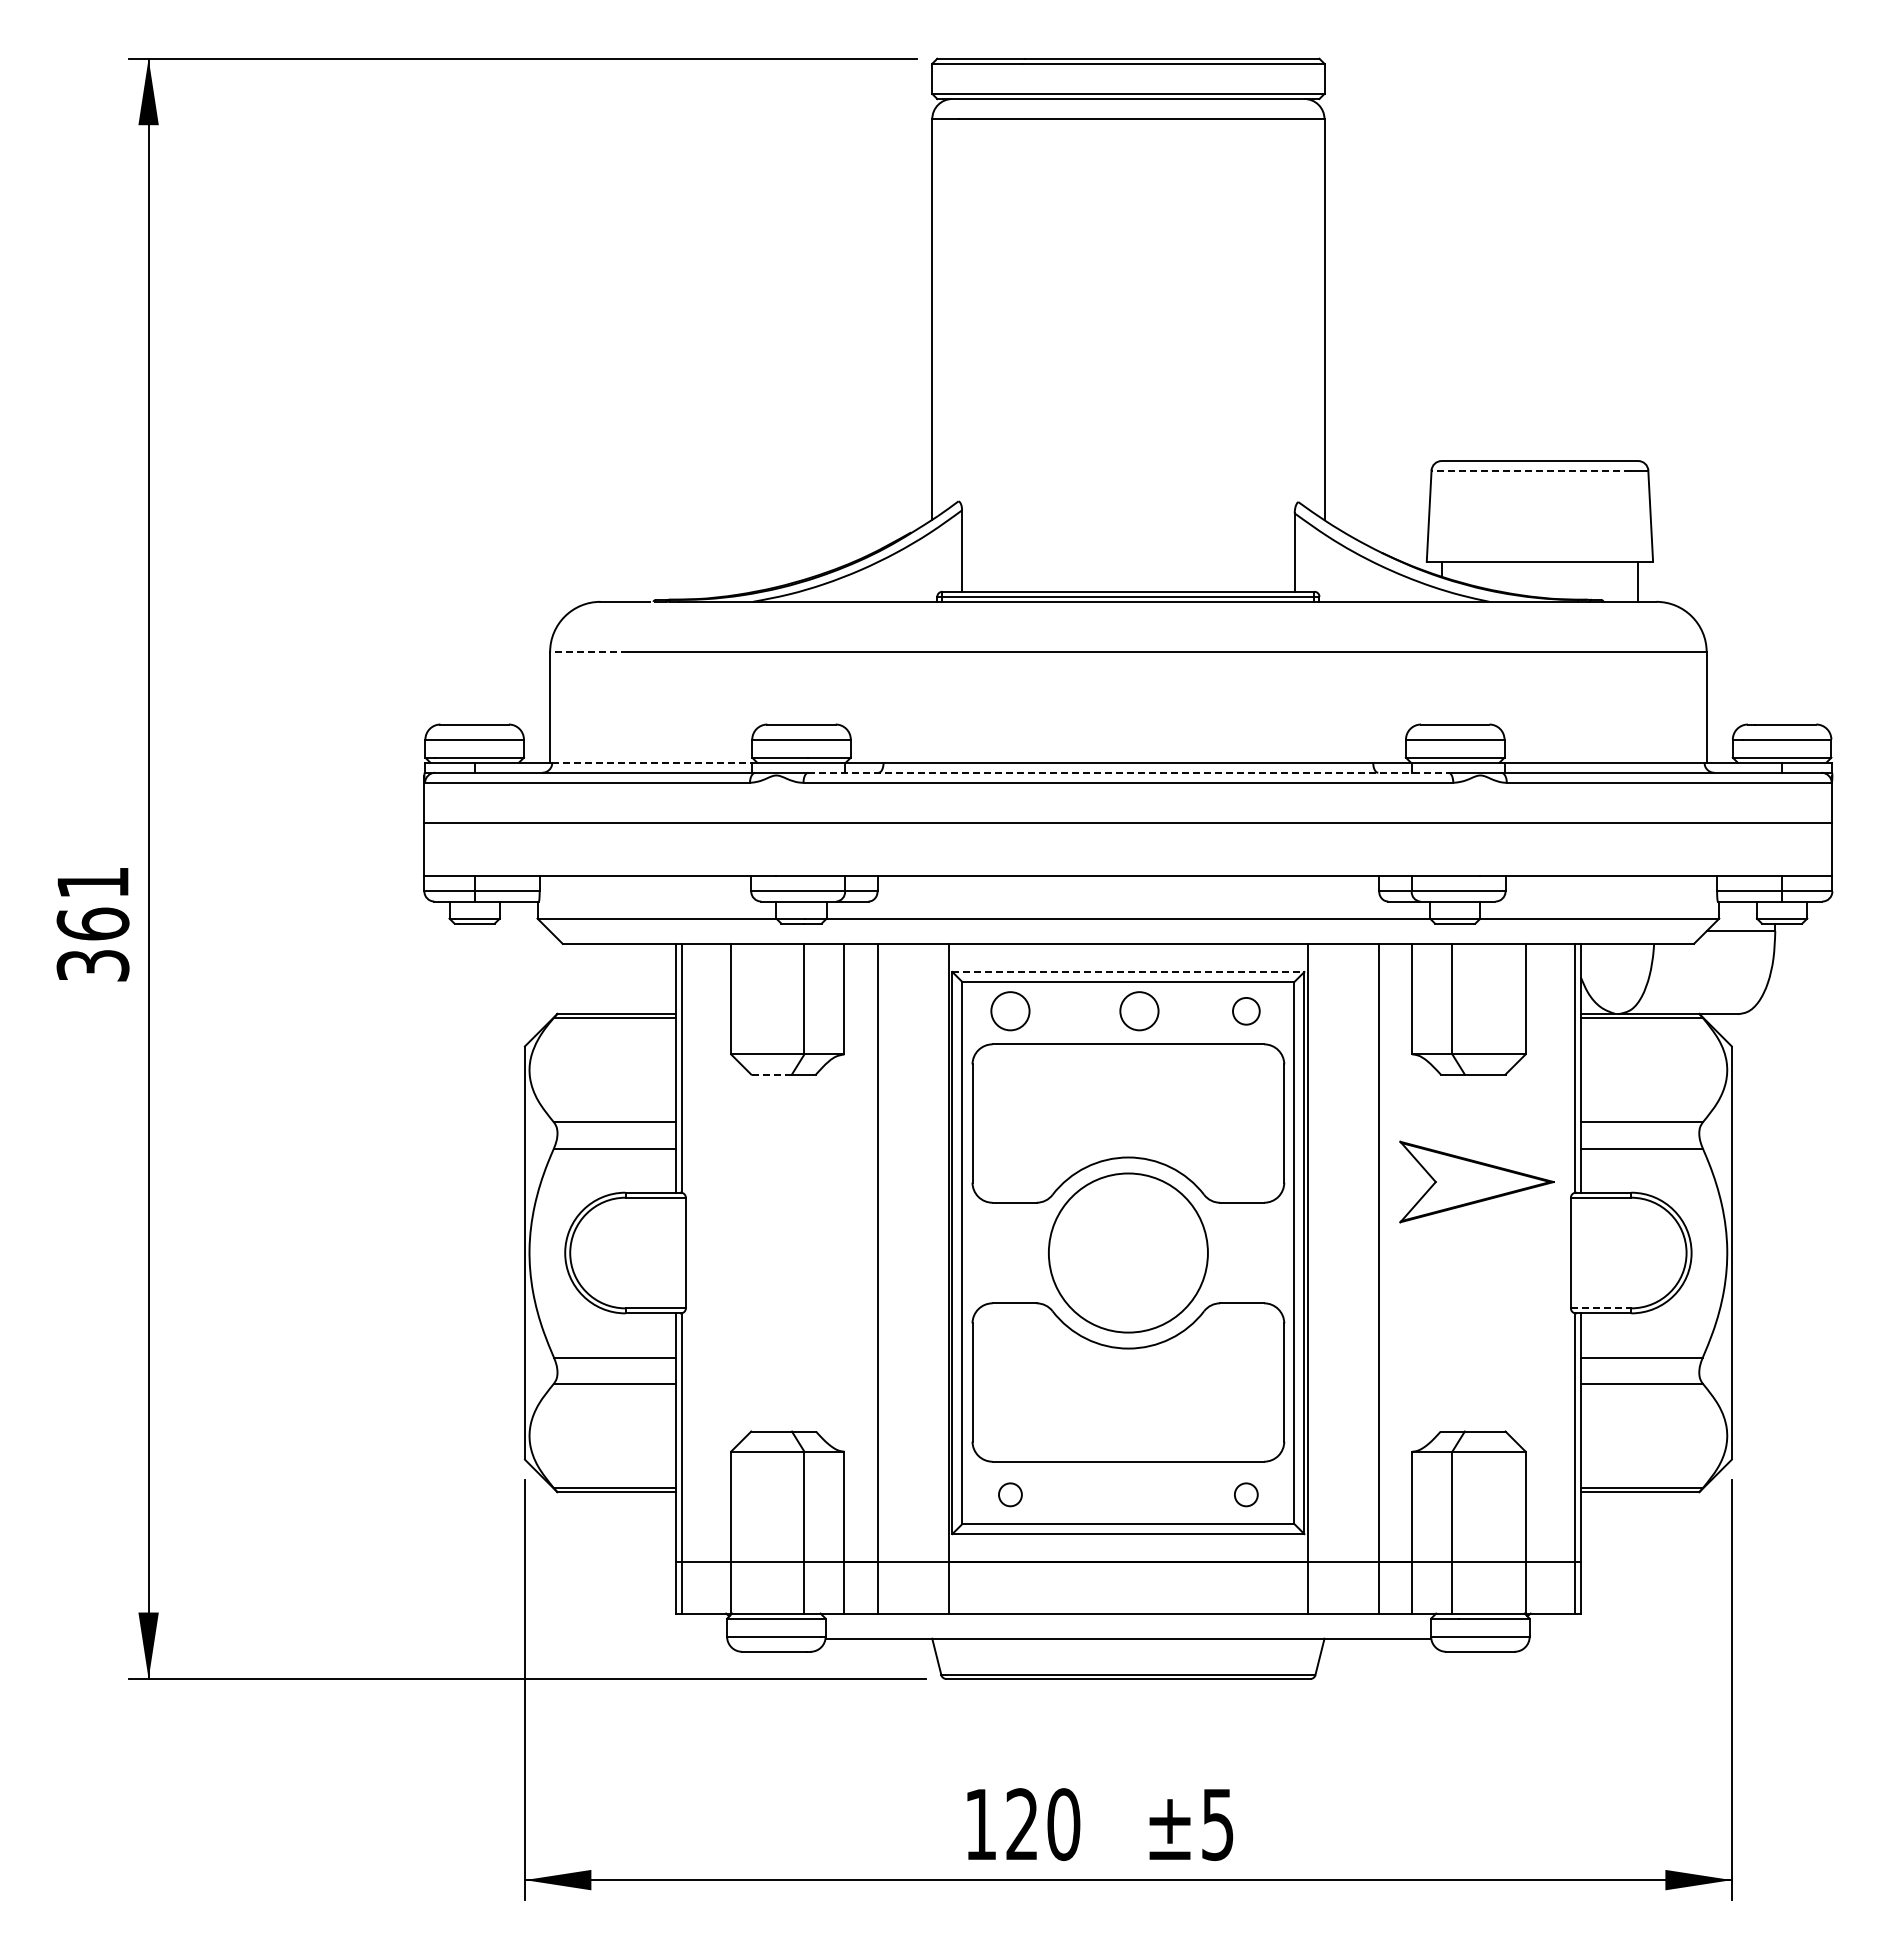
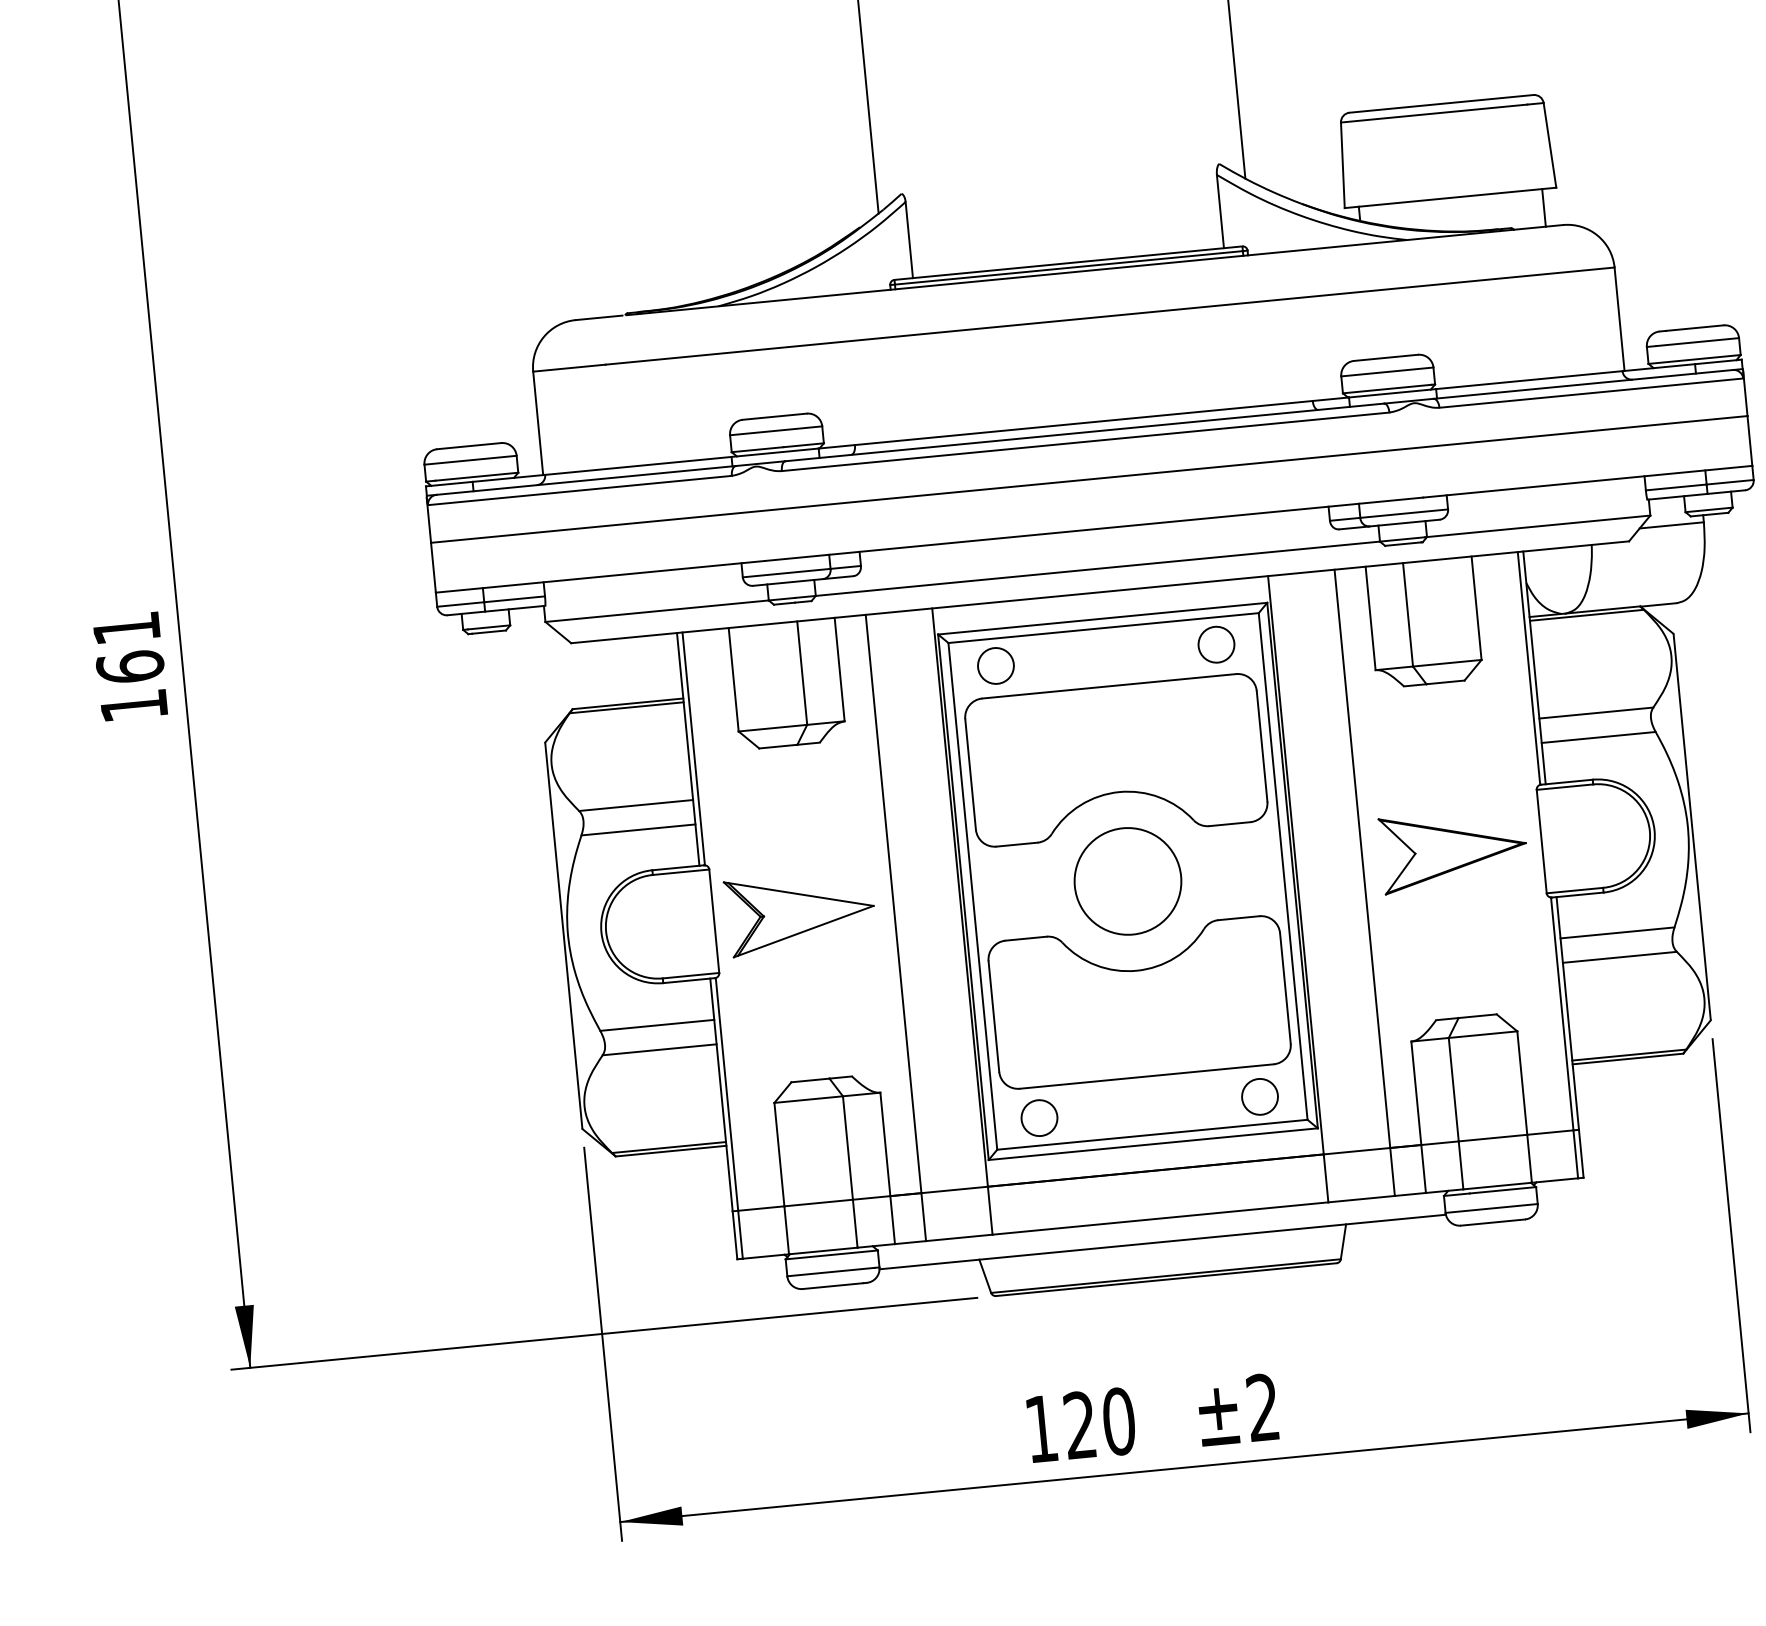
line: (1531, 470) -> (1434, 113), dashed -> solid
line: (588, 652) -> (569, 368), dashed -> solid
line: (651, 762) -> (637, 465), dashed -> solid
line: (1128, 772) -> (1084, 432), dashed -> solid
text: (92, 965) -> (133, 705), 361 -> 161
line: (1128, 972) -> (1102, 619), dashed -> solid
circle: (1139, 1011) -> (1116, 654), removed
circle: (1246, 1011) -> (1216, 644), size x1.43
line: (771, 1074) -> (778, 746), dashed -> solid
part: (1476, 1181) -> (1453, 849), moved
part: (778, 1252) -> (800, 912), added
circle: (1128, 1252) -> (1128, 880), size x0.71
line: (1601, 1308) -> (1575, 890), dashed -> solid
circle: (1010, 1494) -> (1039, 1117), size x1.67
circle: (1246, 1494) -> (1260, 1096), size x1.67
text: (1217, 1824) -> (1262, 1407), ±5 -> ±2

